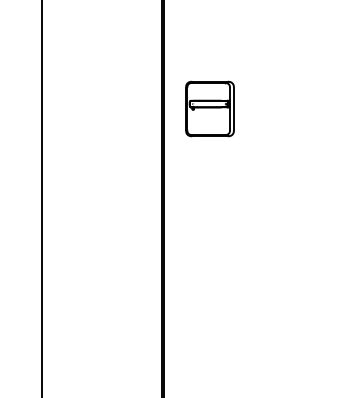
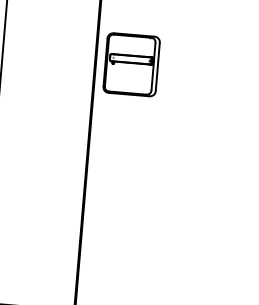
part: (209, 108) -> (131, 64), size x1.43

